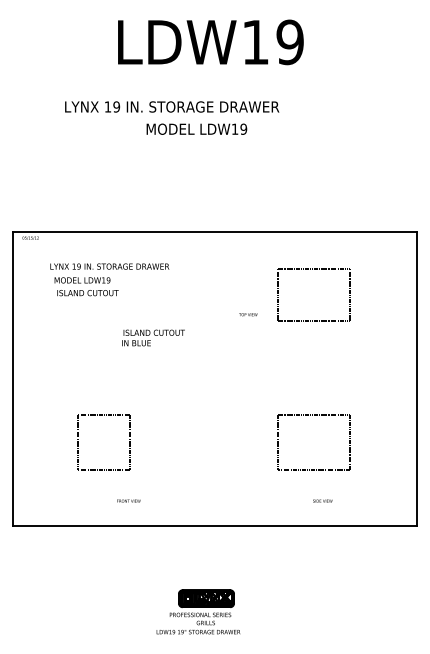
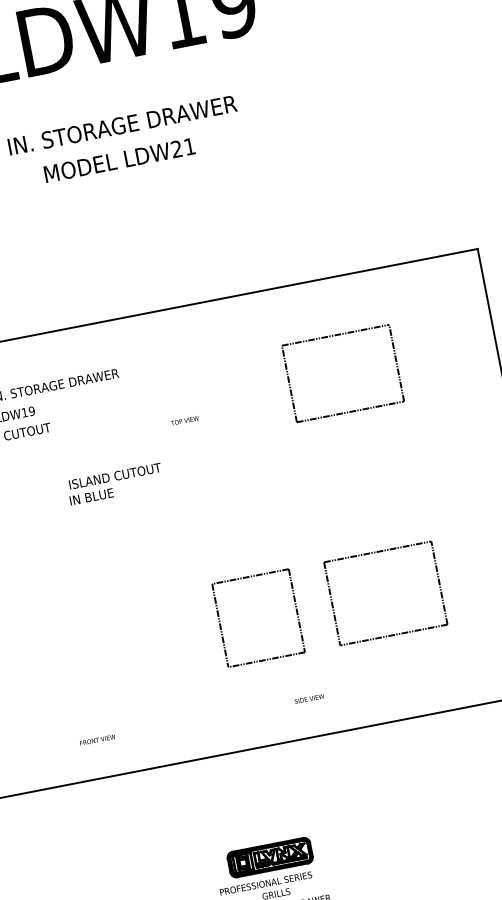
text: (239, 128) -> (183, 146), LDW19 -> LDW21
text: (248, 314) -> (185, 420), moved
part: (78, 442) -> (220, 625), moved
text: (128, 500) -> (97, 739), moved
text: (322, 500) -> (308, 698), moved

